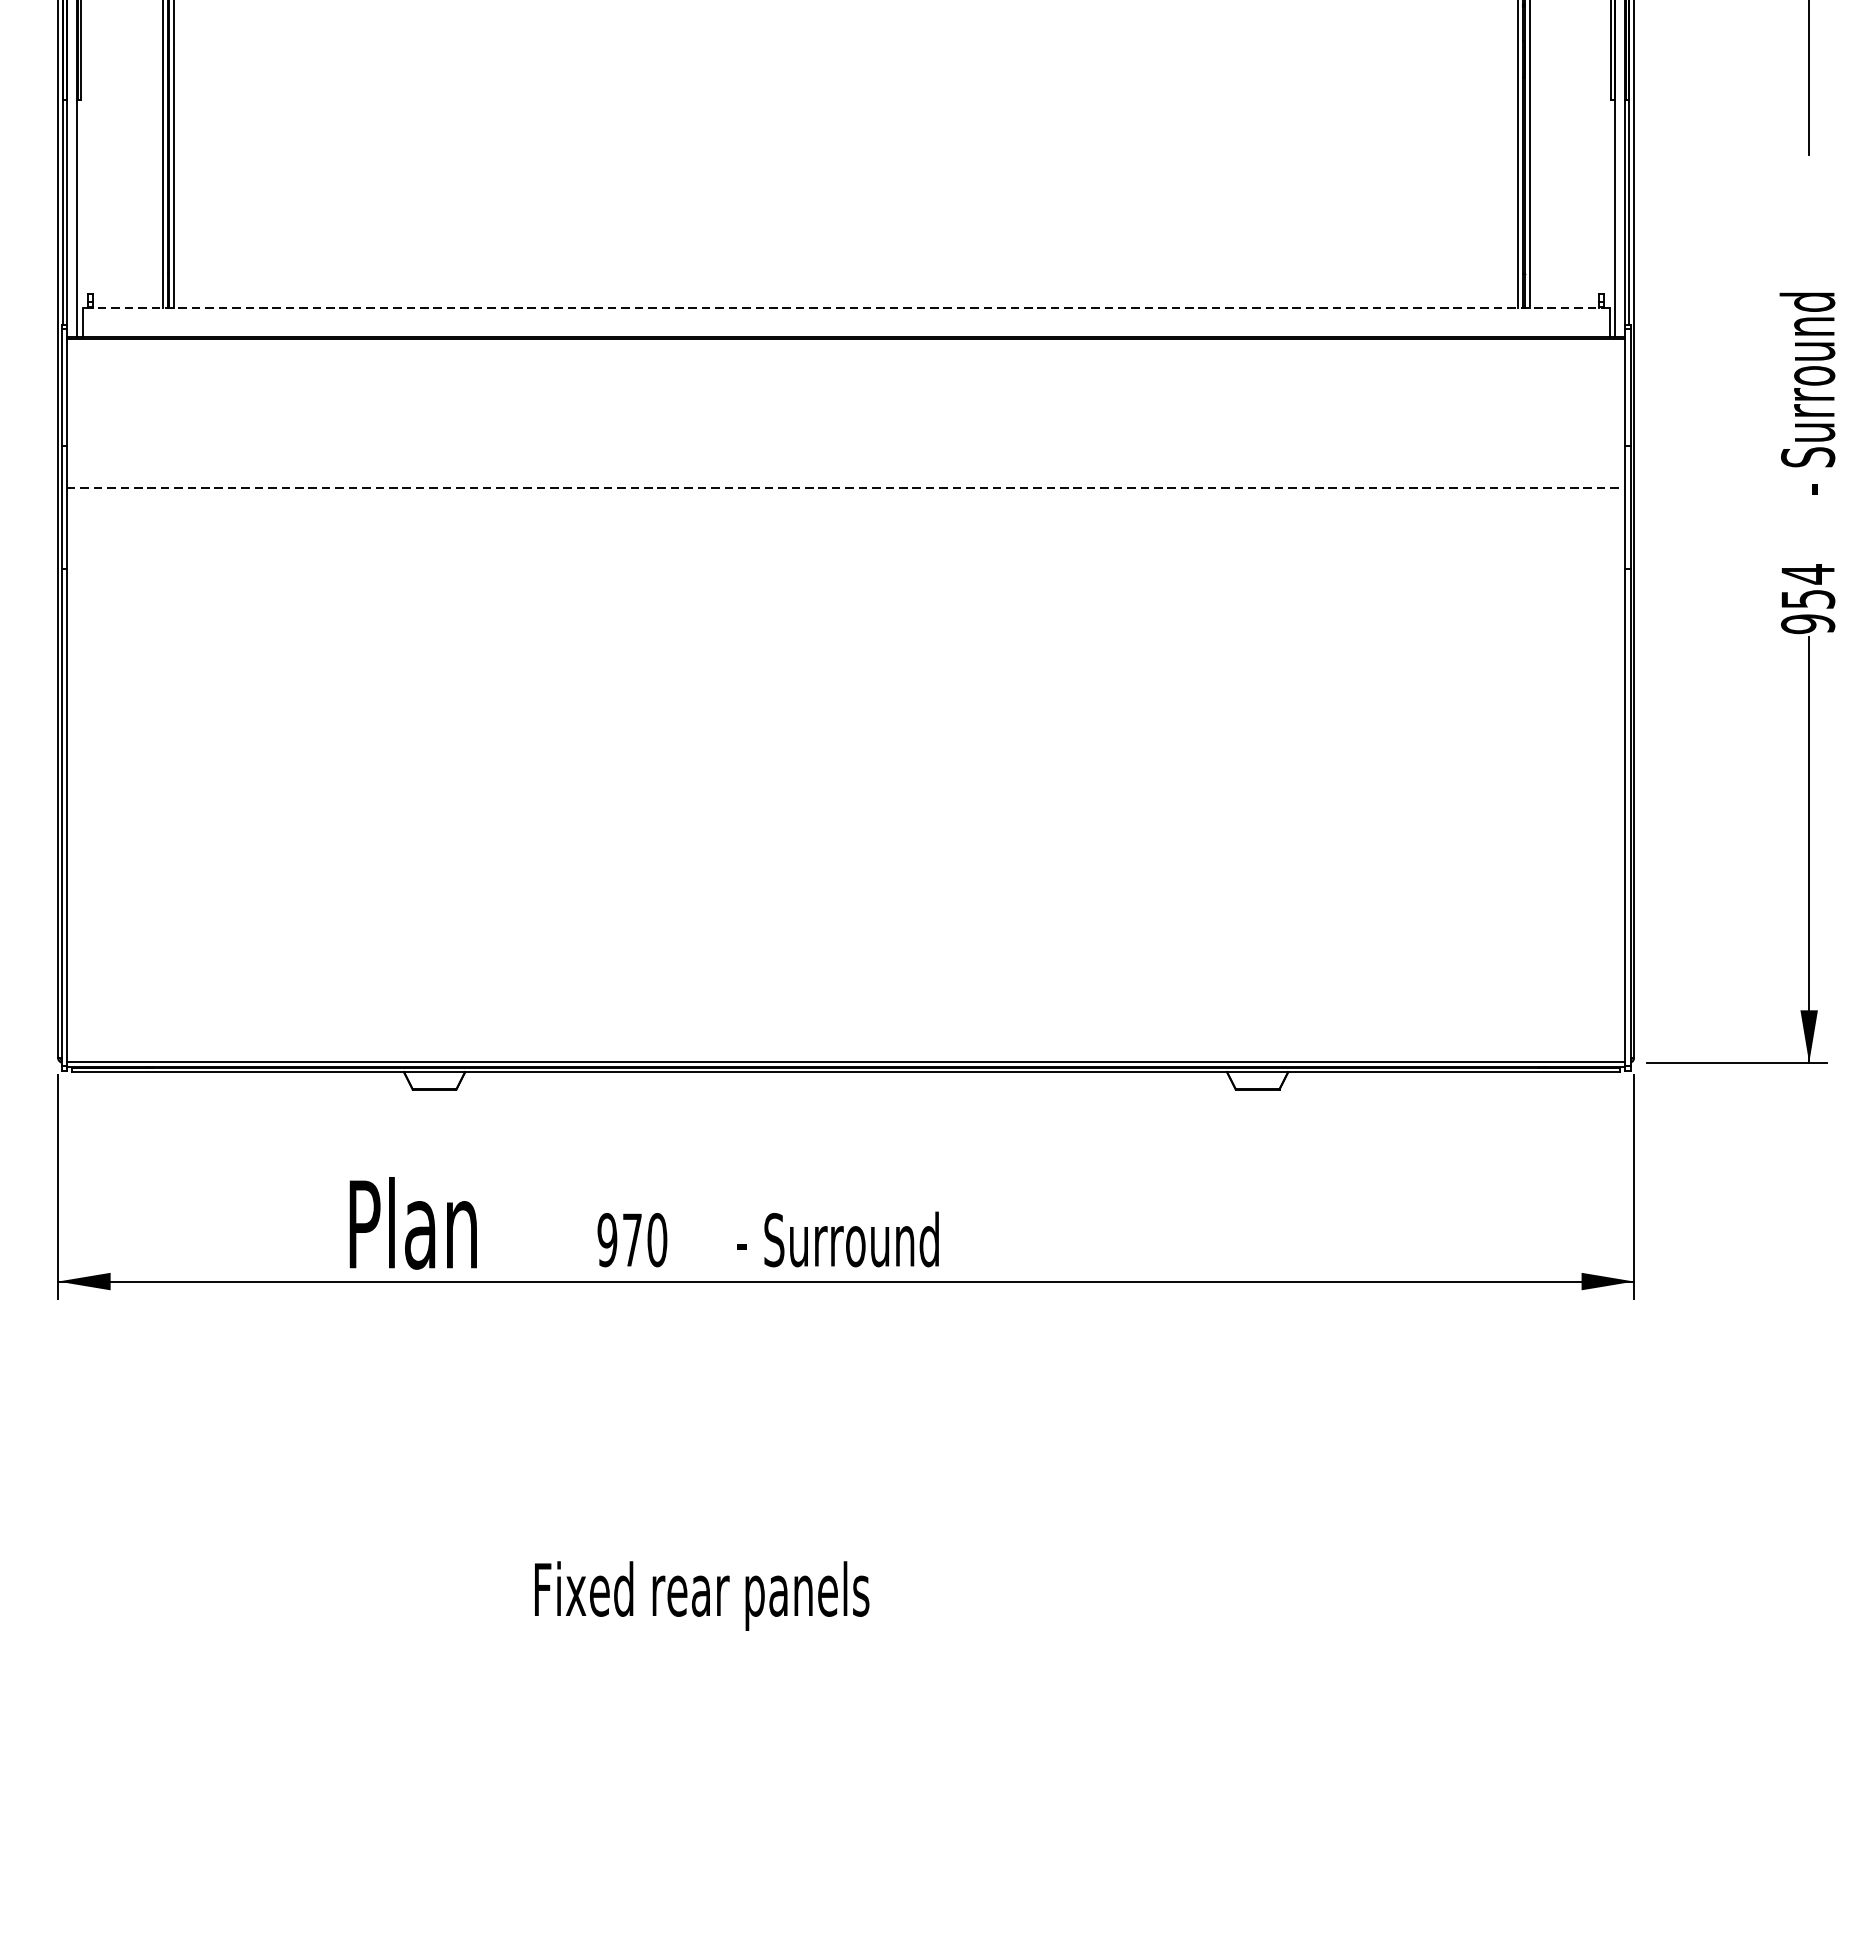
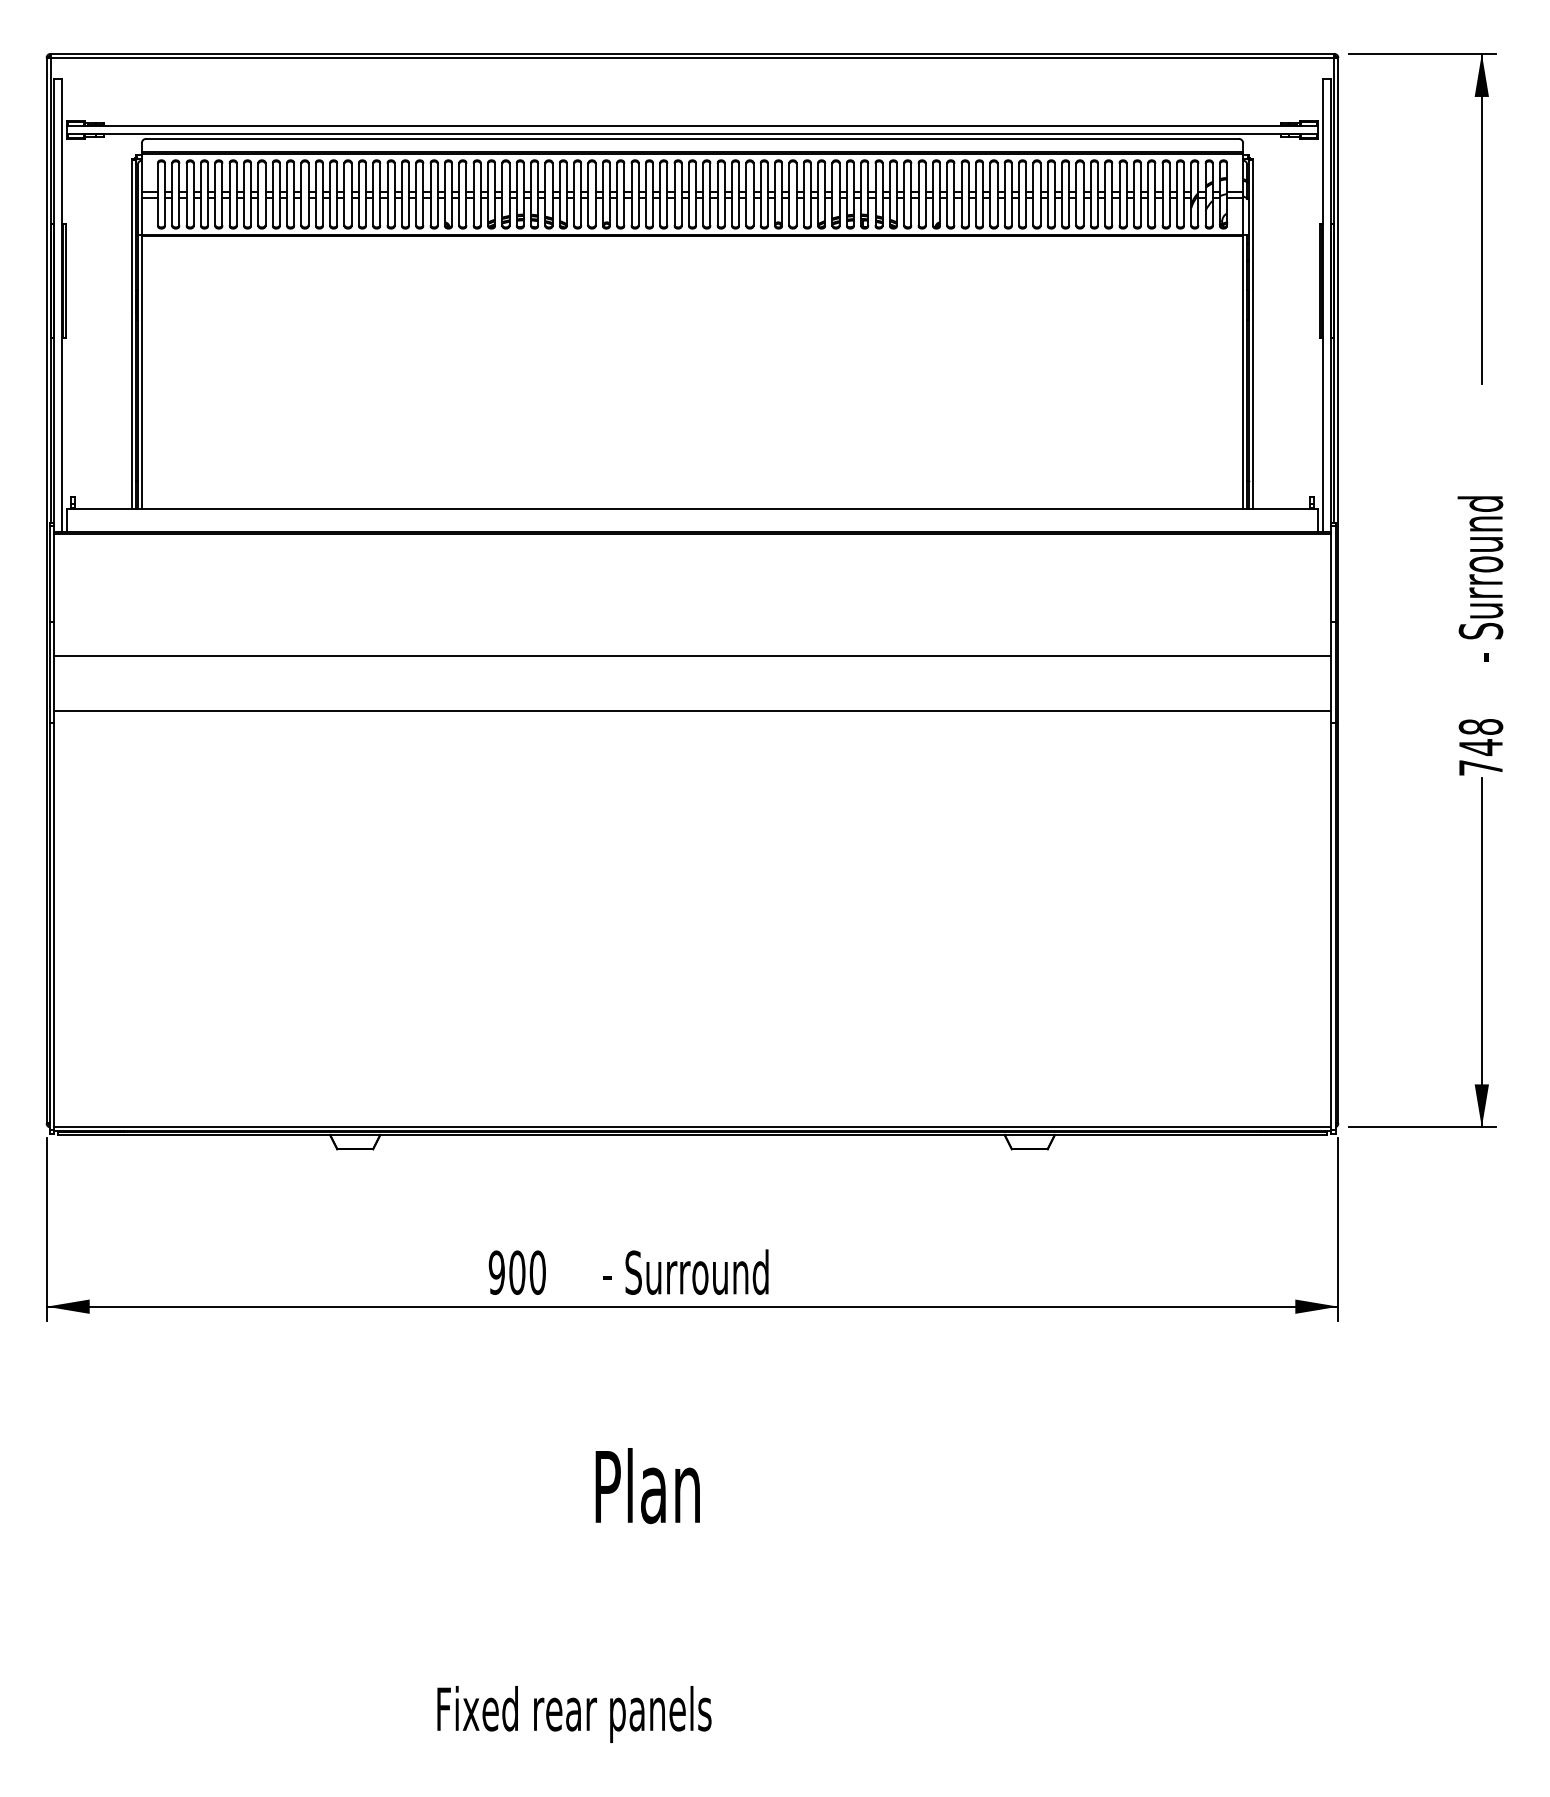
line: (846, 308) -> (692, 509), dashed -> solid
line: (846, 488) -> (692, 656), dashed -> solid
line: (846, 554) -> (692, 710), added
text: (1807, 598) -> (1480, 746), 954 -> 748
text: (412, 1223) -> (647, 1486), moved
text: (632, 1239) -> (517, 1272), 970 -> 900
text: (702, 1596) -> (574, 1714), moved

